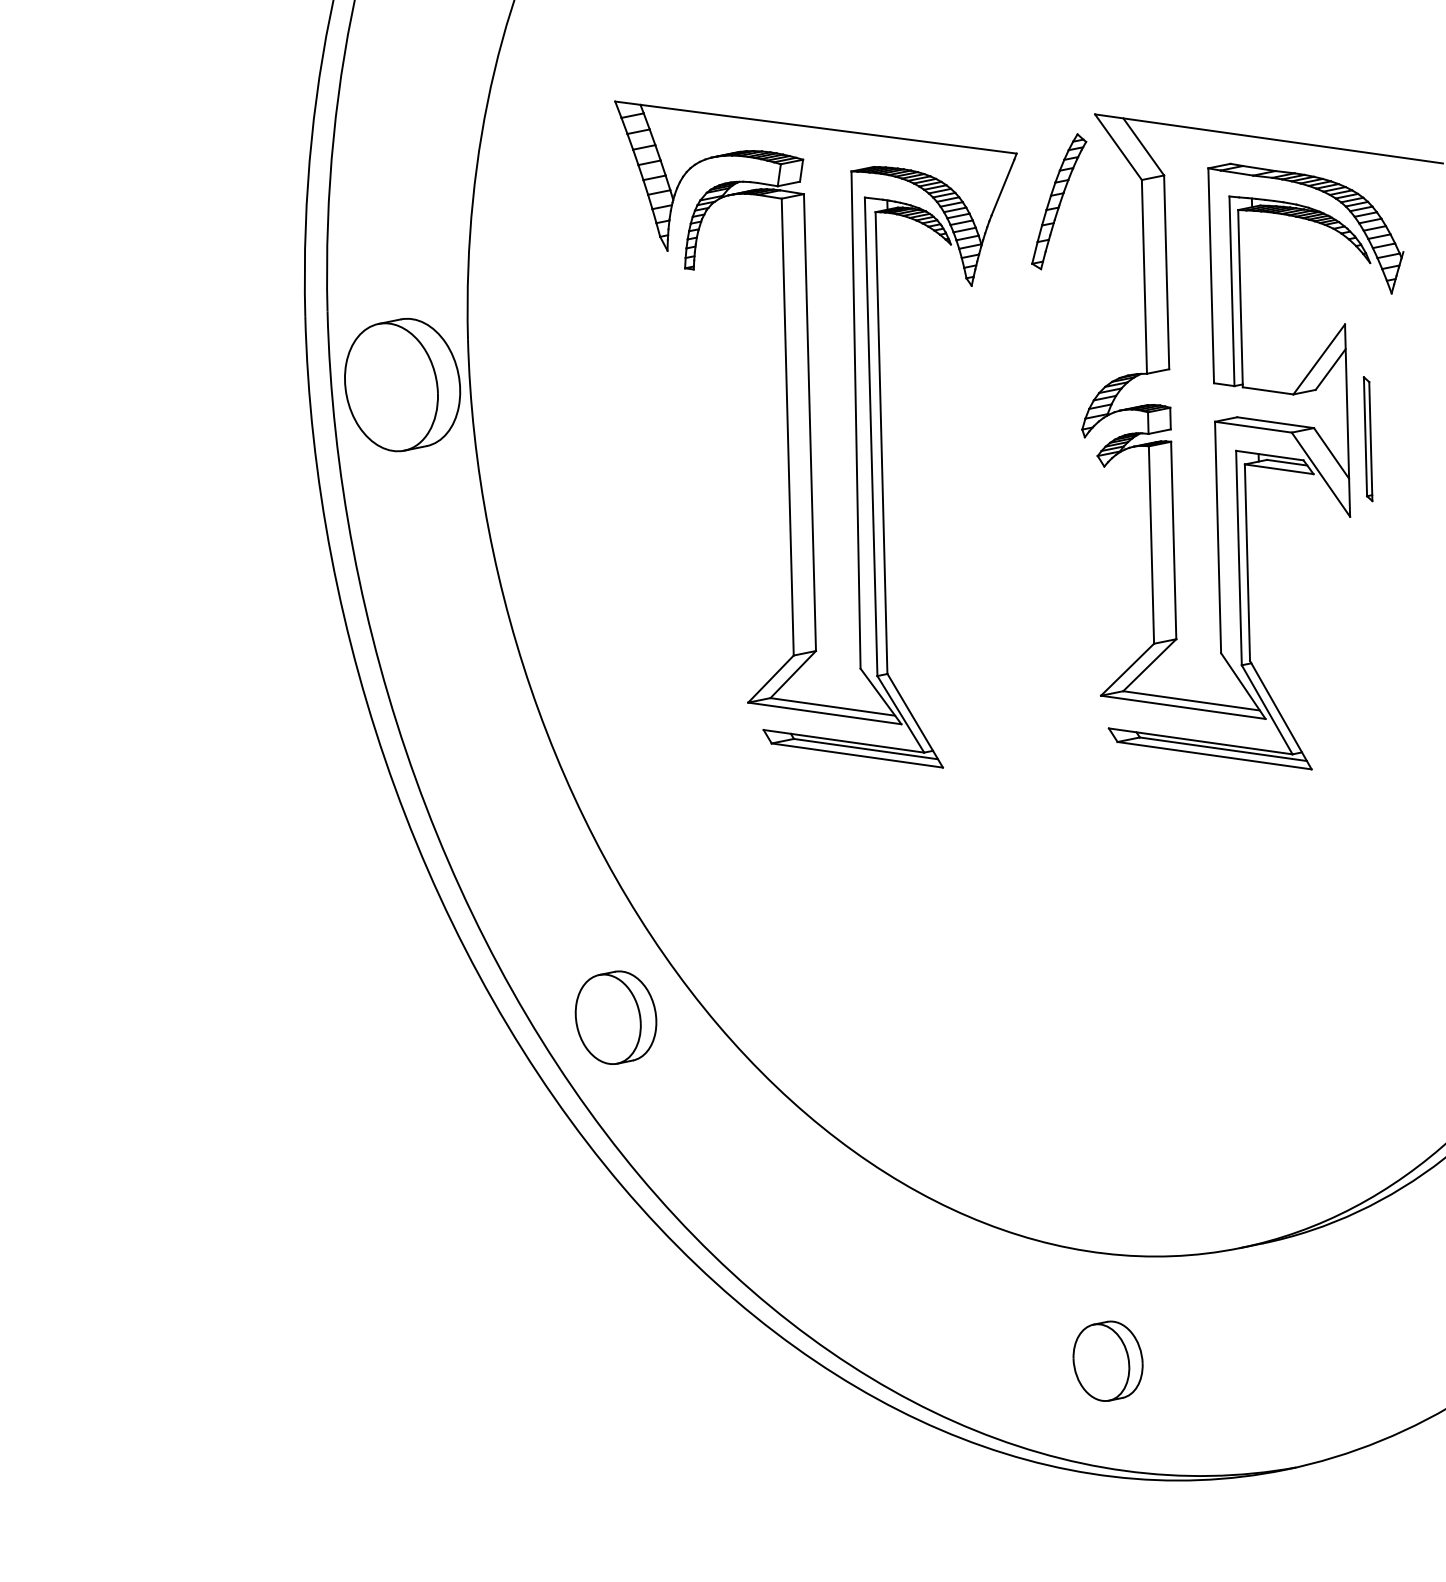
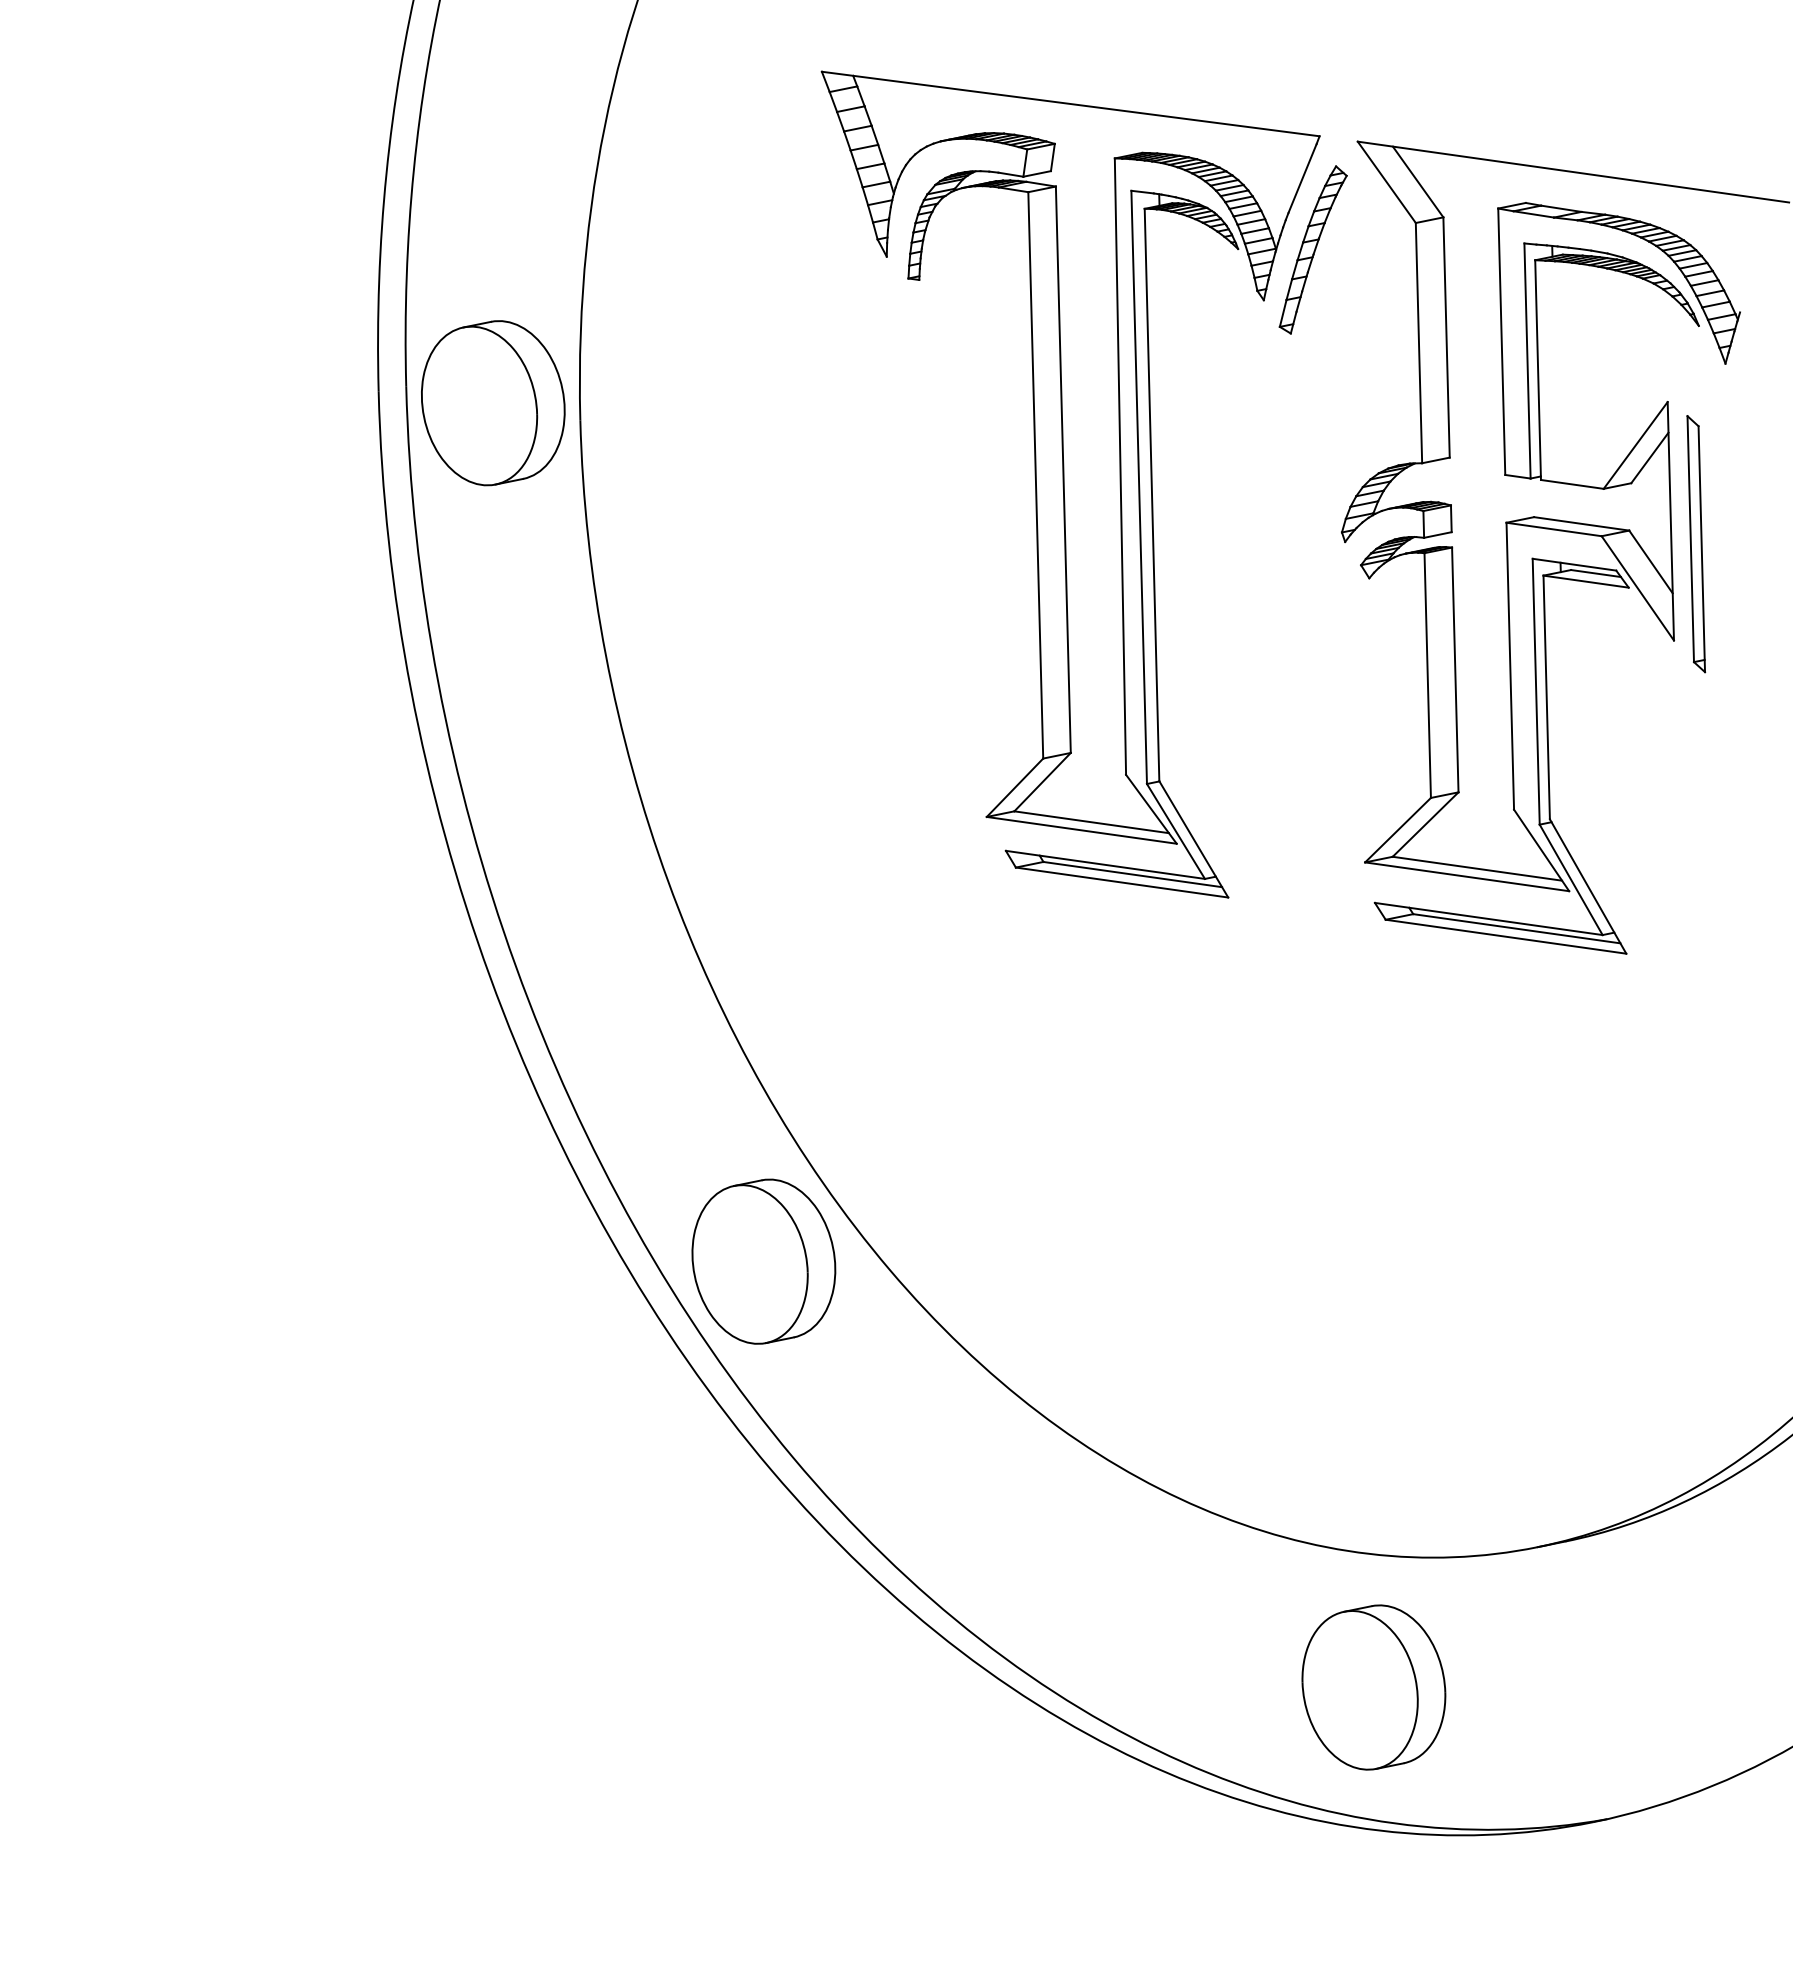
part: (402, 385) -> (493, 403), moved
part: (815, 434) -> (1070, 484), moved
part: (1368, 439) -> (1696, 544), size x1.67
part: (615, 1017) -> (763, 1261), size x1.43
part: (1107, 1361) -> (1373, 1687), size x1.67

